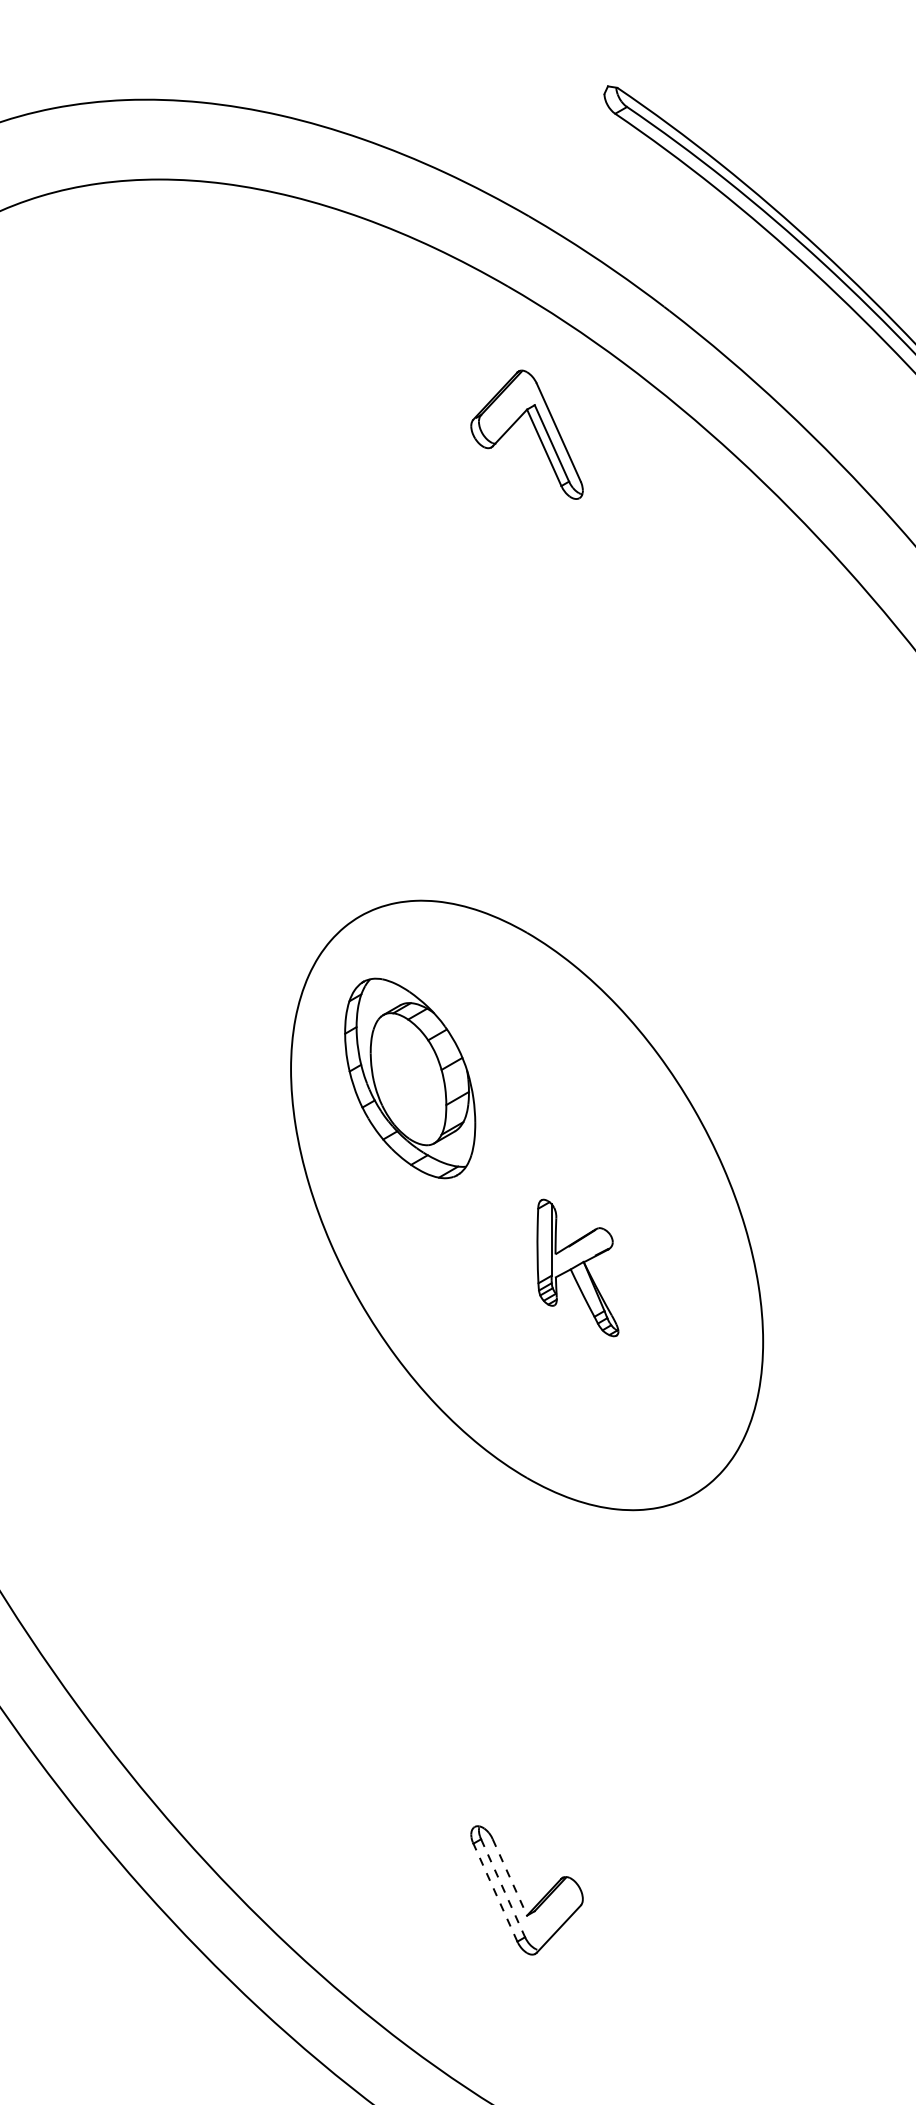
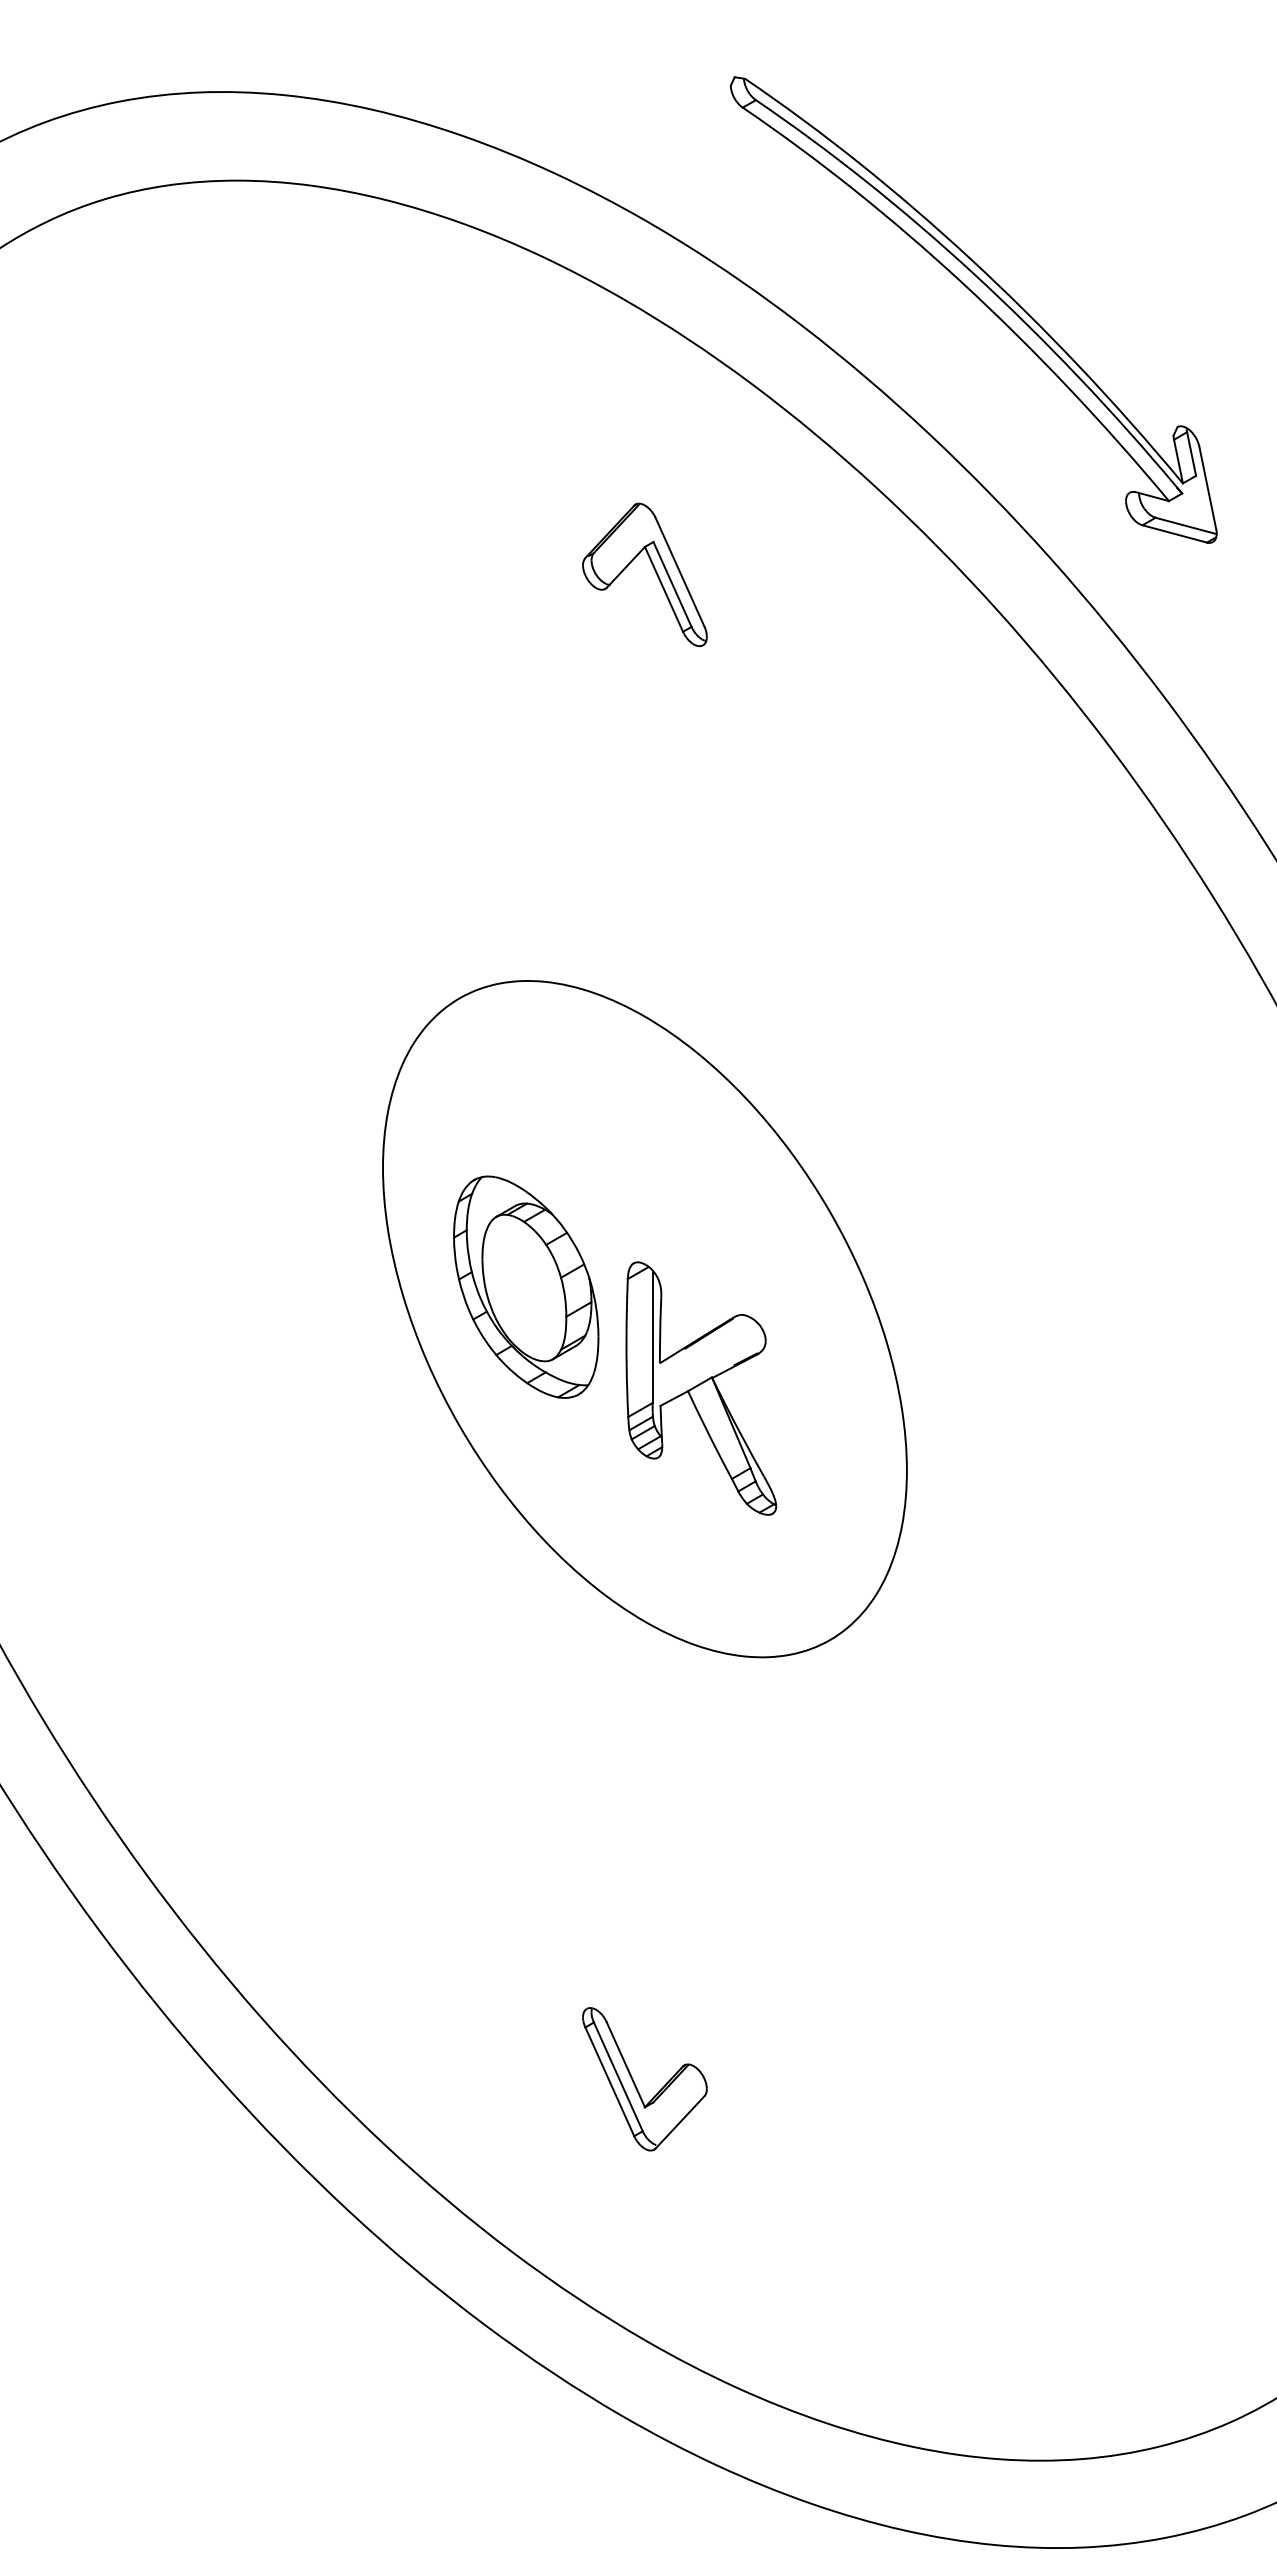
part: (535, 430) -> (654, 570), moved
part: (410, 1077) -> (526, 1286), moved
part: (578, 1267) -> (701, 1388), size x1.67
line: (509, 1877) -> (625, 2064), dashed -> solid
line: (503, 1887) -> (618, 2076), dashed -> solid
line: (495, 1892) -> (609, 2081), dashed -> solid

